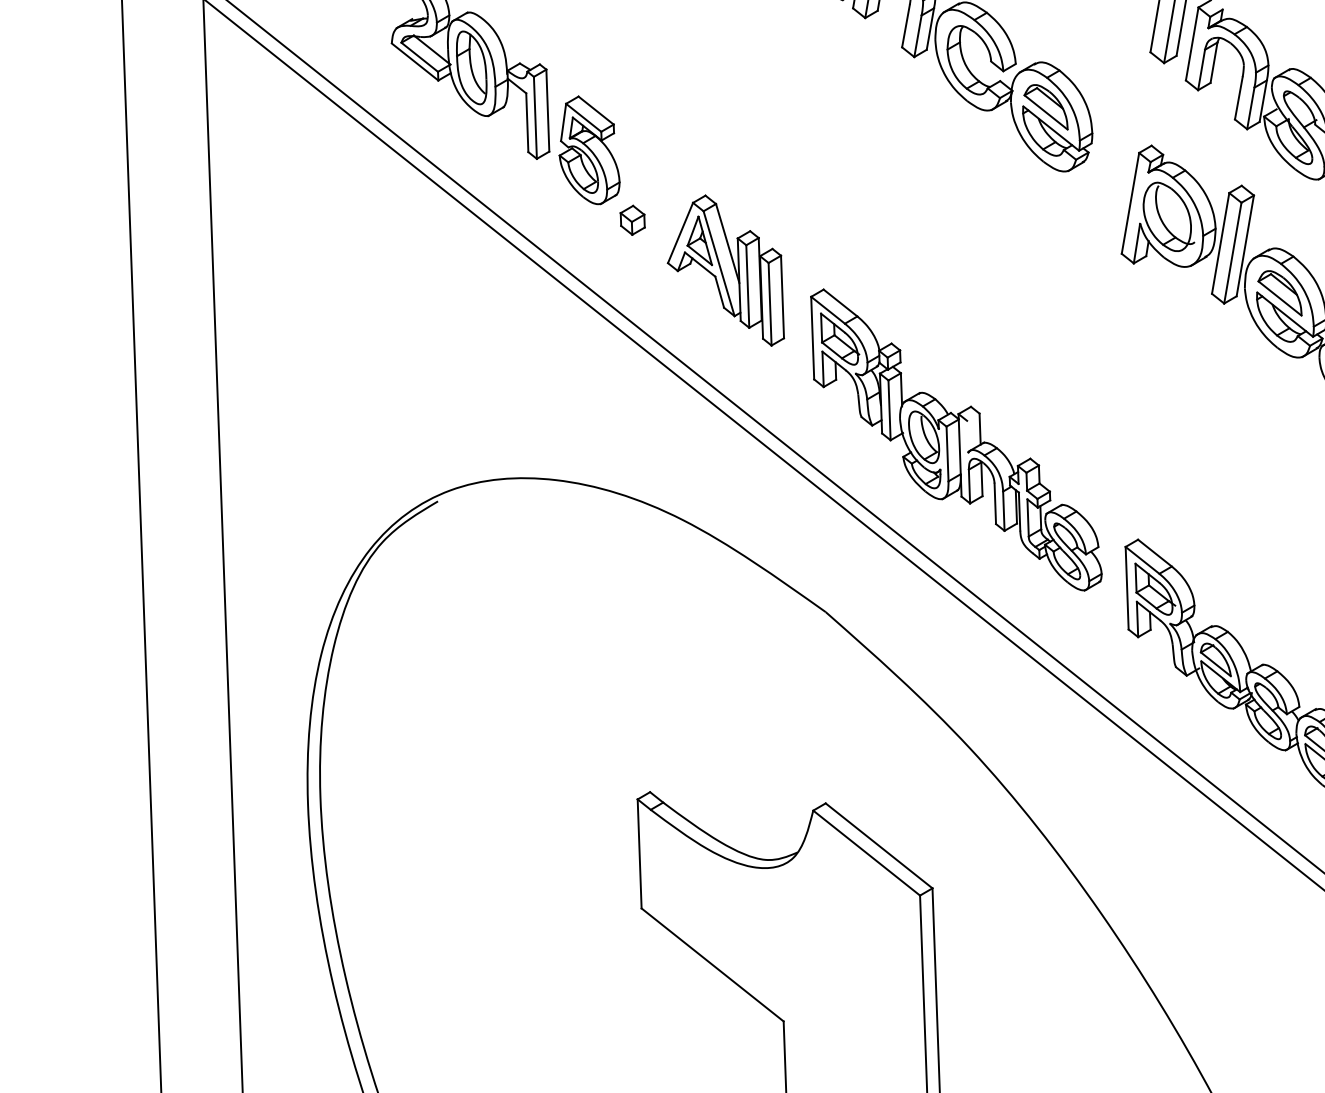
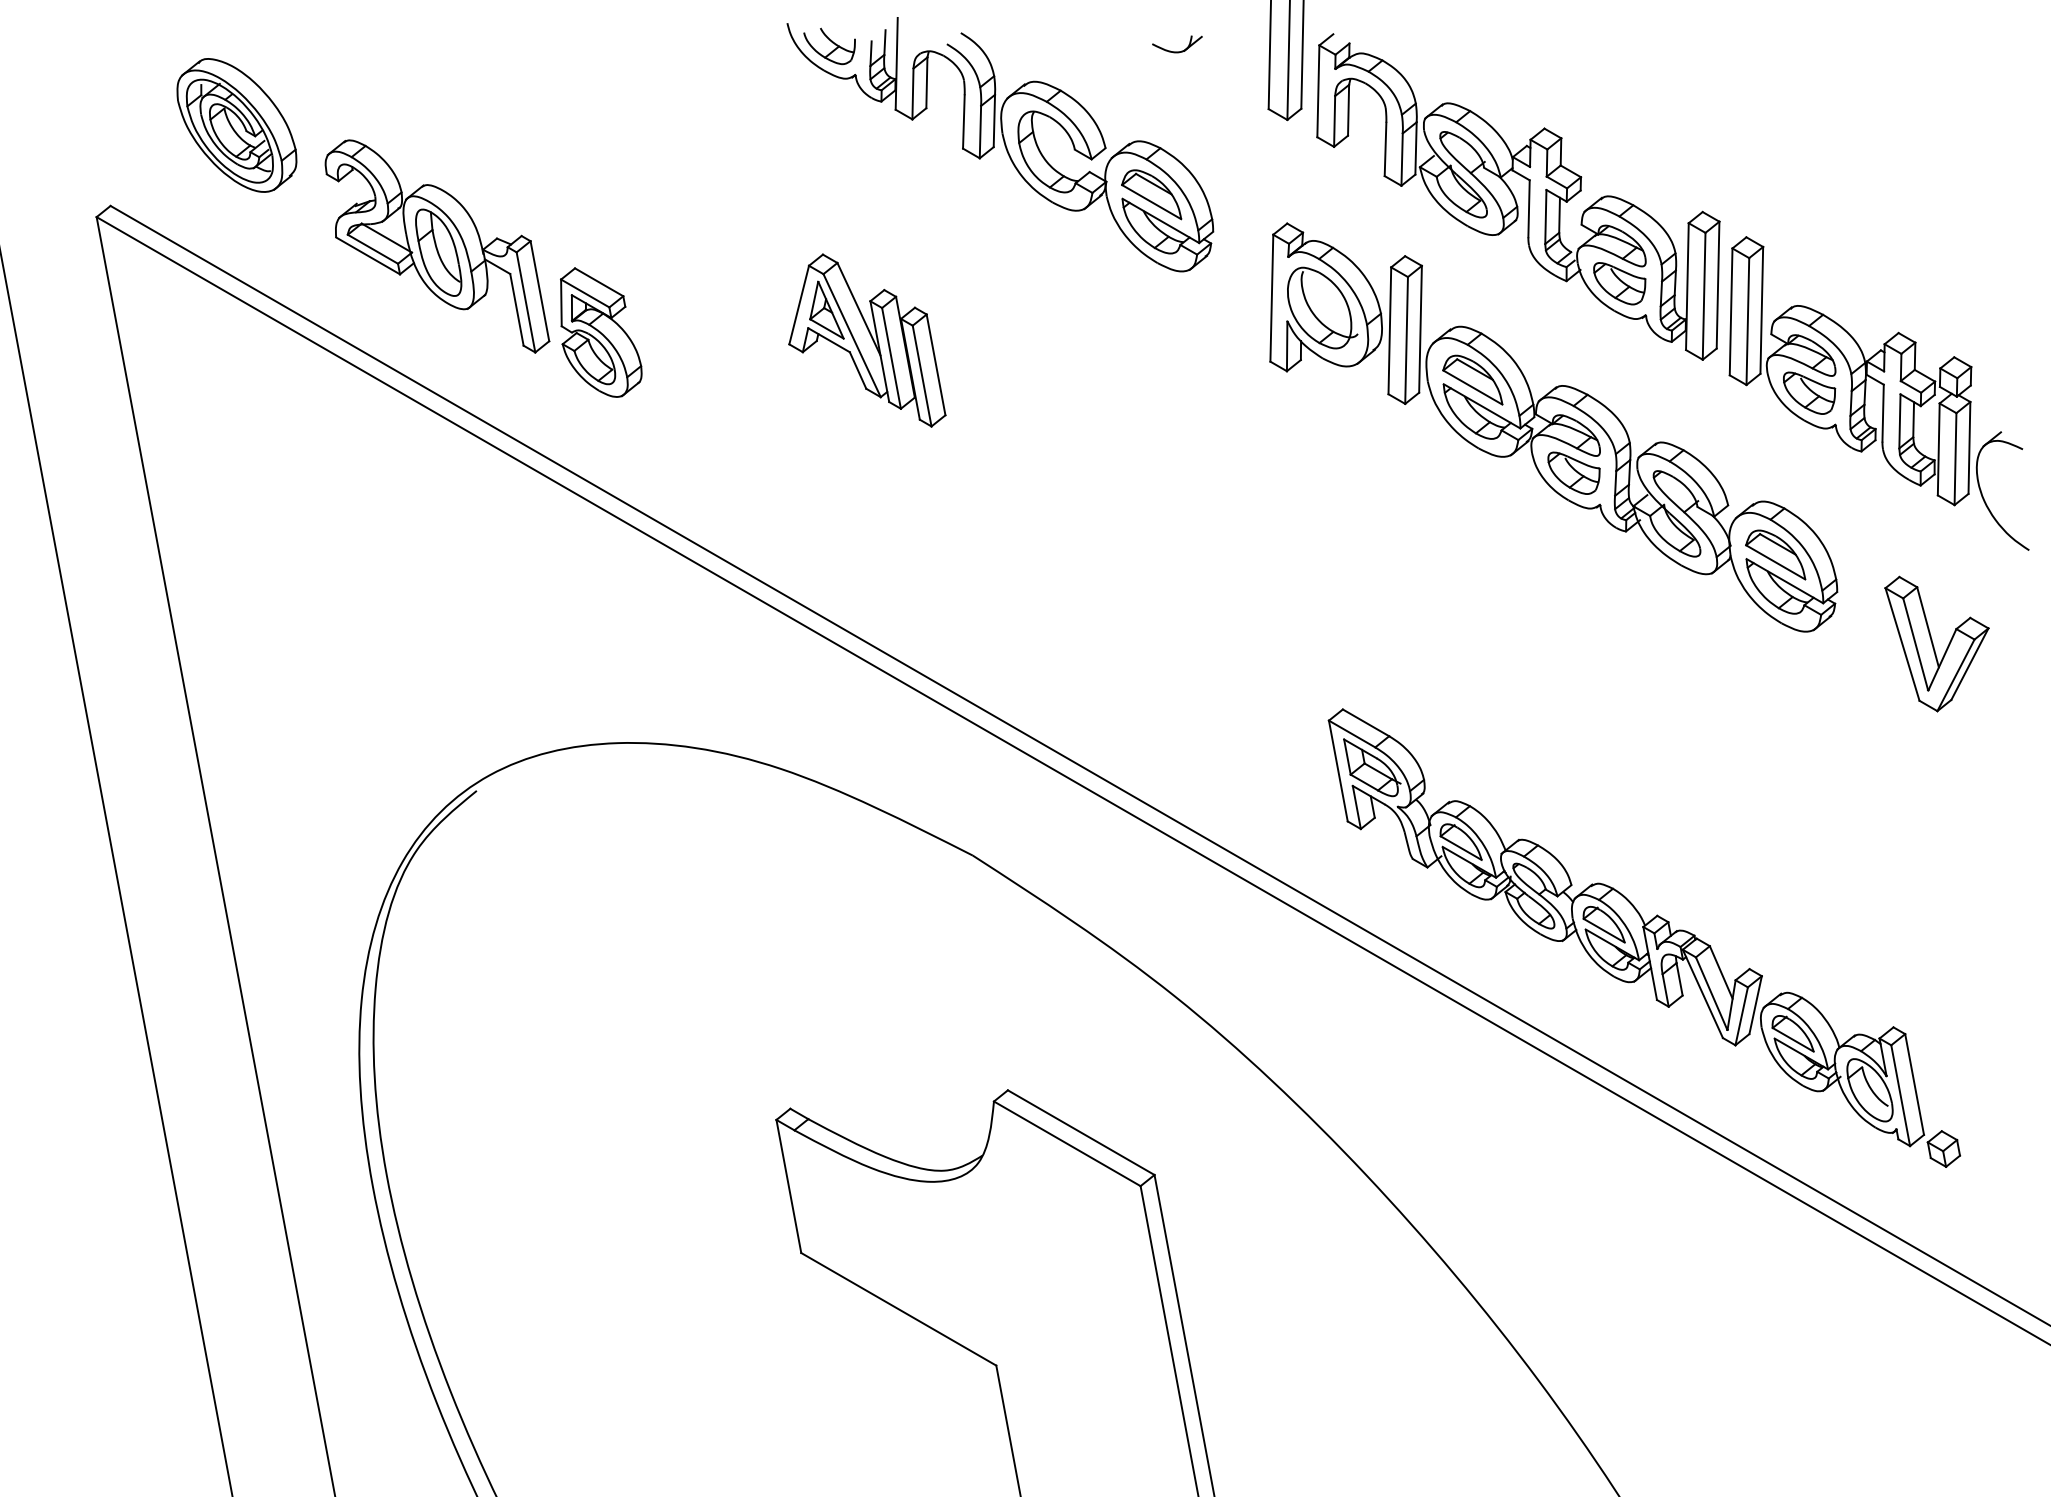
part: (632, 220) -> (664, 410), removed
part: (730, 269) -> (867, 340), moved
part: (955, 439) -> (1100, 620), removed

